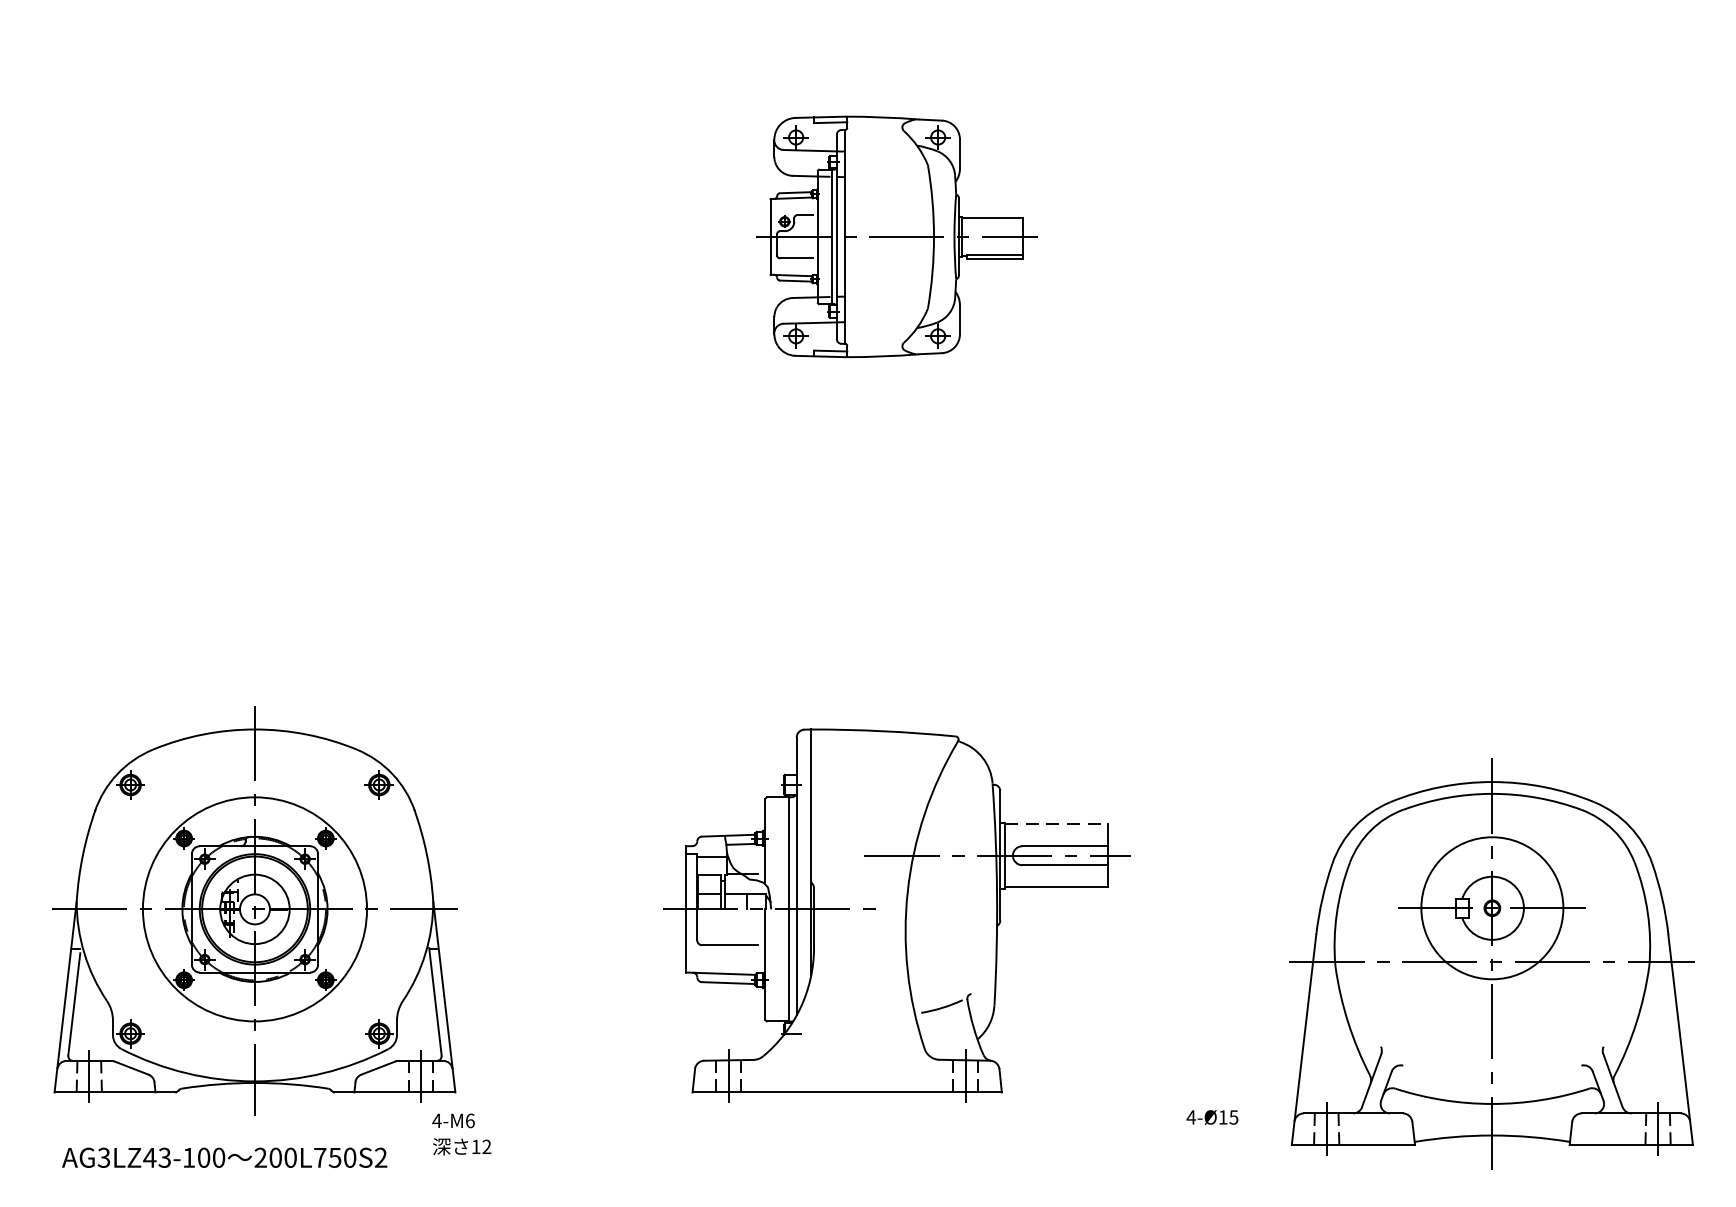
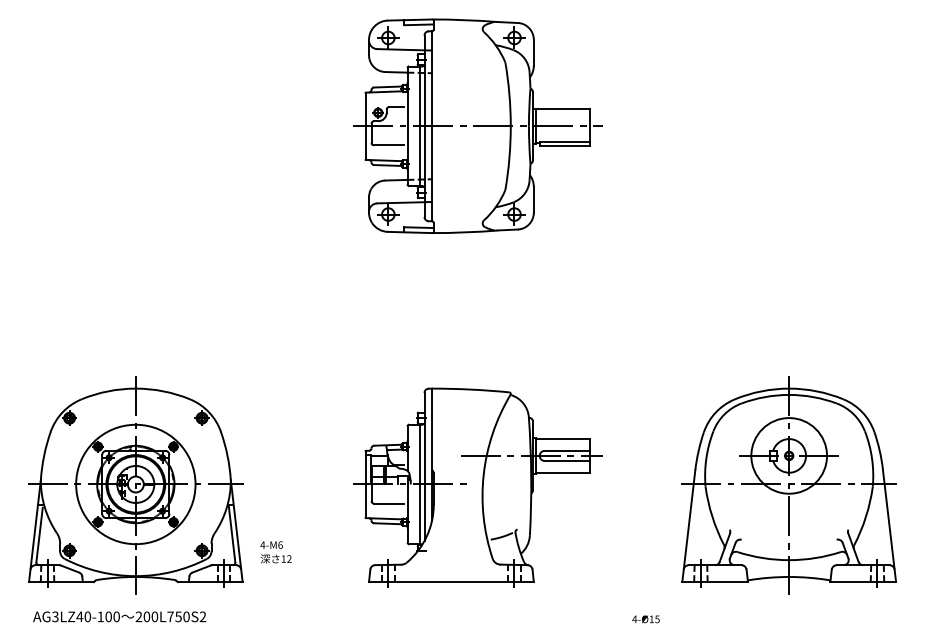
part: (896, 235) -> (477, 125), size x1.67
line: (1057, 824) -> (563, 439), dashed -> solid
part: (1491, 963) -> (788, 485), moved
text: (1211, 1117) -> (645, 619), moved
text: (460, 1134) -> (275, 552), moved
text: (164, 1157) -> (87, 616), AG3LZ43-100 -> AG3LZ40-100

